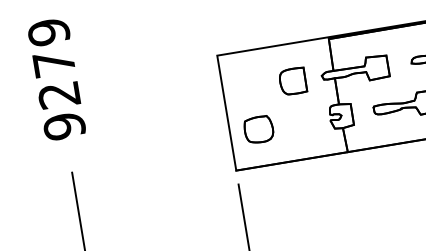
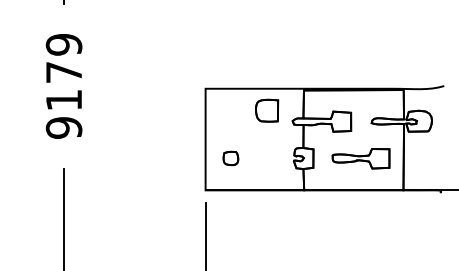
part: (293, 81) -> (267, 110), moved
text: (58, 95) -> (63, 100), 9279 -> 9179
part: (258, 129) -> (230, 158), size x0.6

